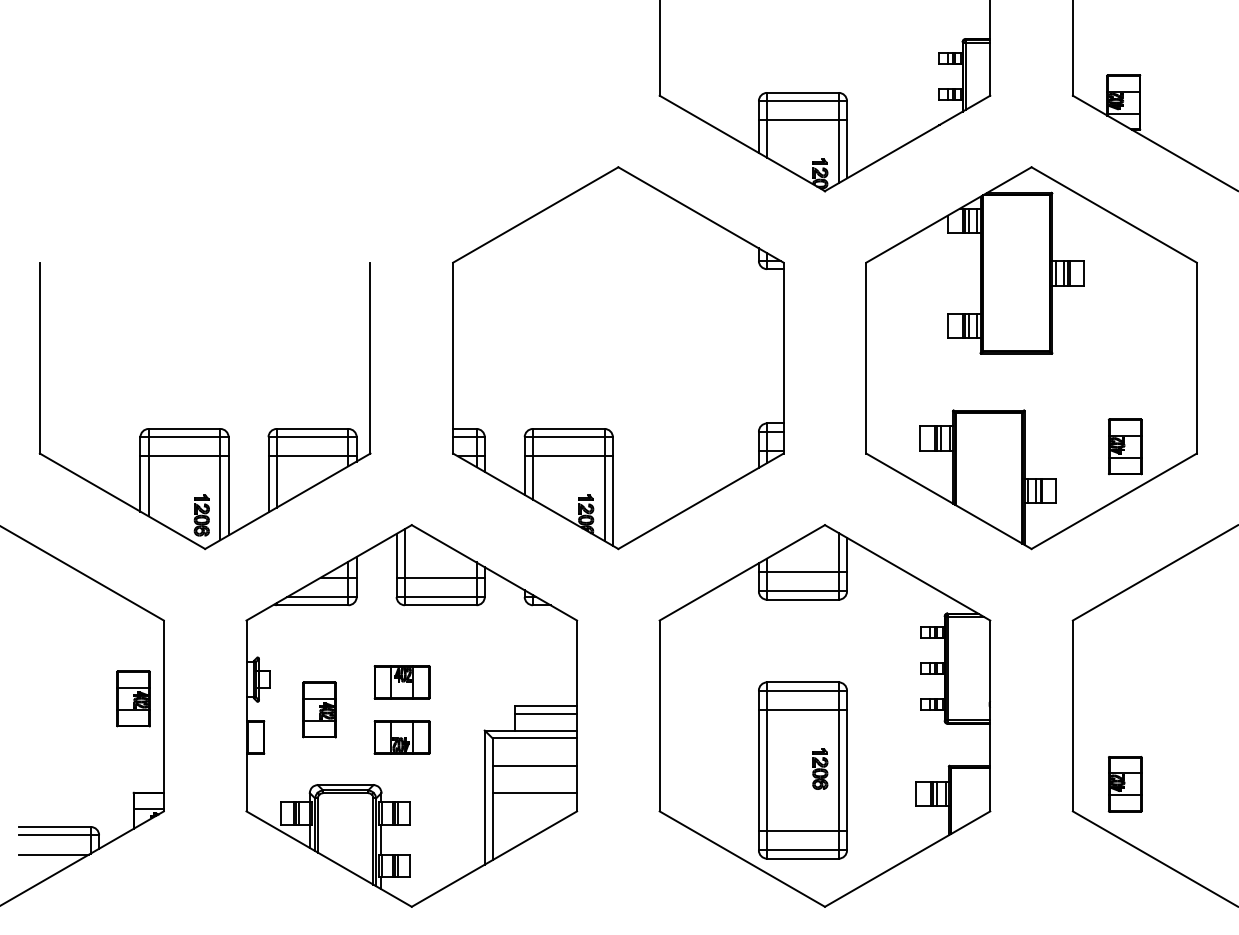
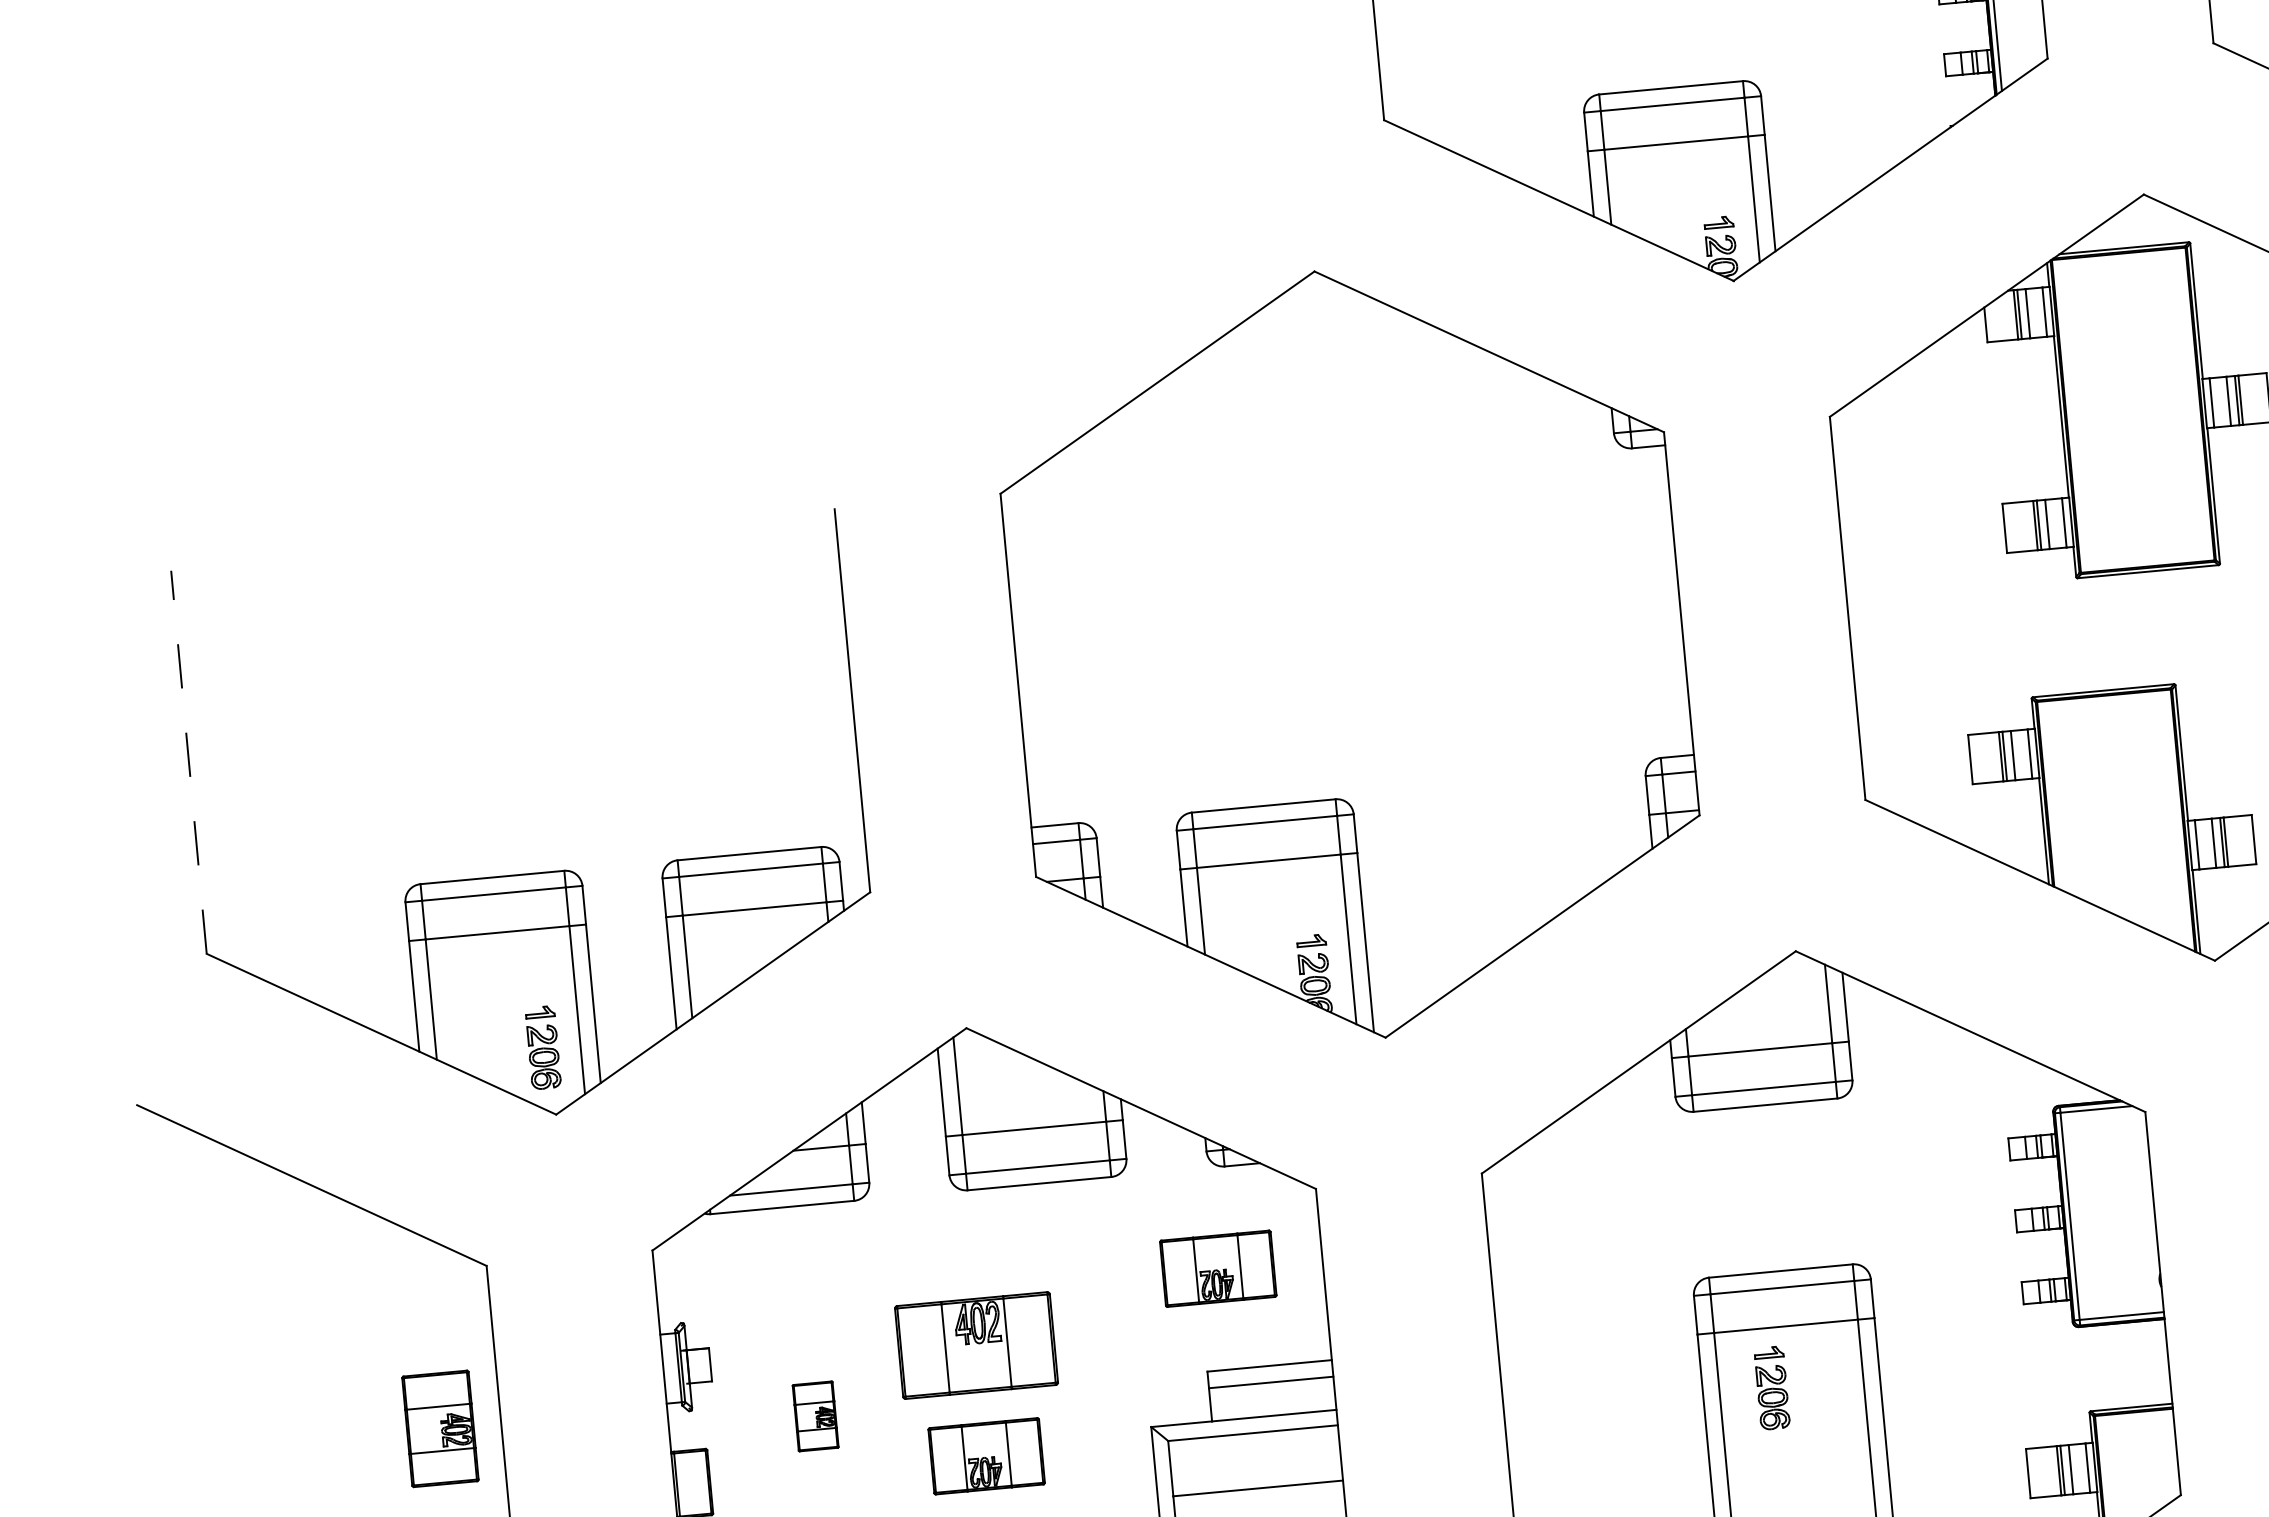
line: (39, 357) -> (188, 761), solid -> dashed
part: (524, 655) -> (1216, 1268), added
part: (401, 682) -> (975, 1346), size x1.4
part: (319, 709) -> (815, 1415), size x0.6
part: (820, 768) -> (1772, 1387), moved

